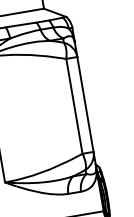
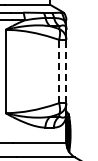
line: (85, 104) -> (66, 71), solid -> dashed
line: (75, 106) -> (59, 71), solid -> dashed

